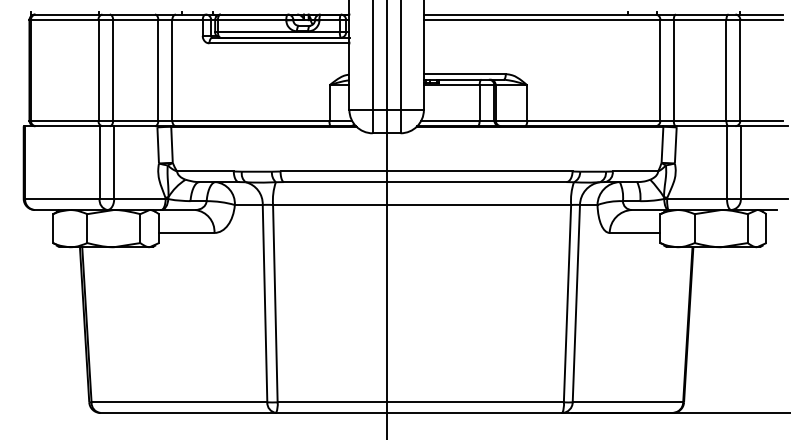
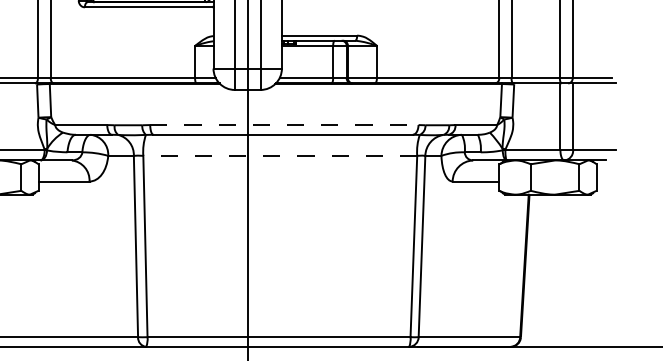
line: (427, 171) -> (285, 125), solid -> dashed
line: (421, 205) -> (279, 156), solid -> dashed

